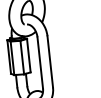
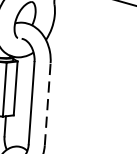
line: (50, 61) -> (48, 103), solid -> dashed

